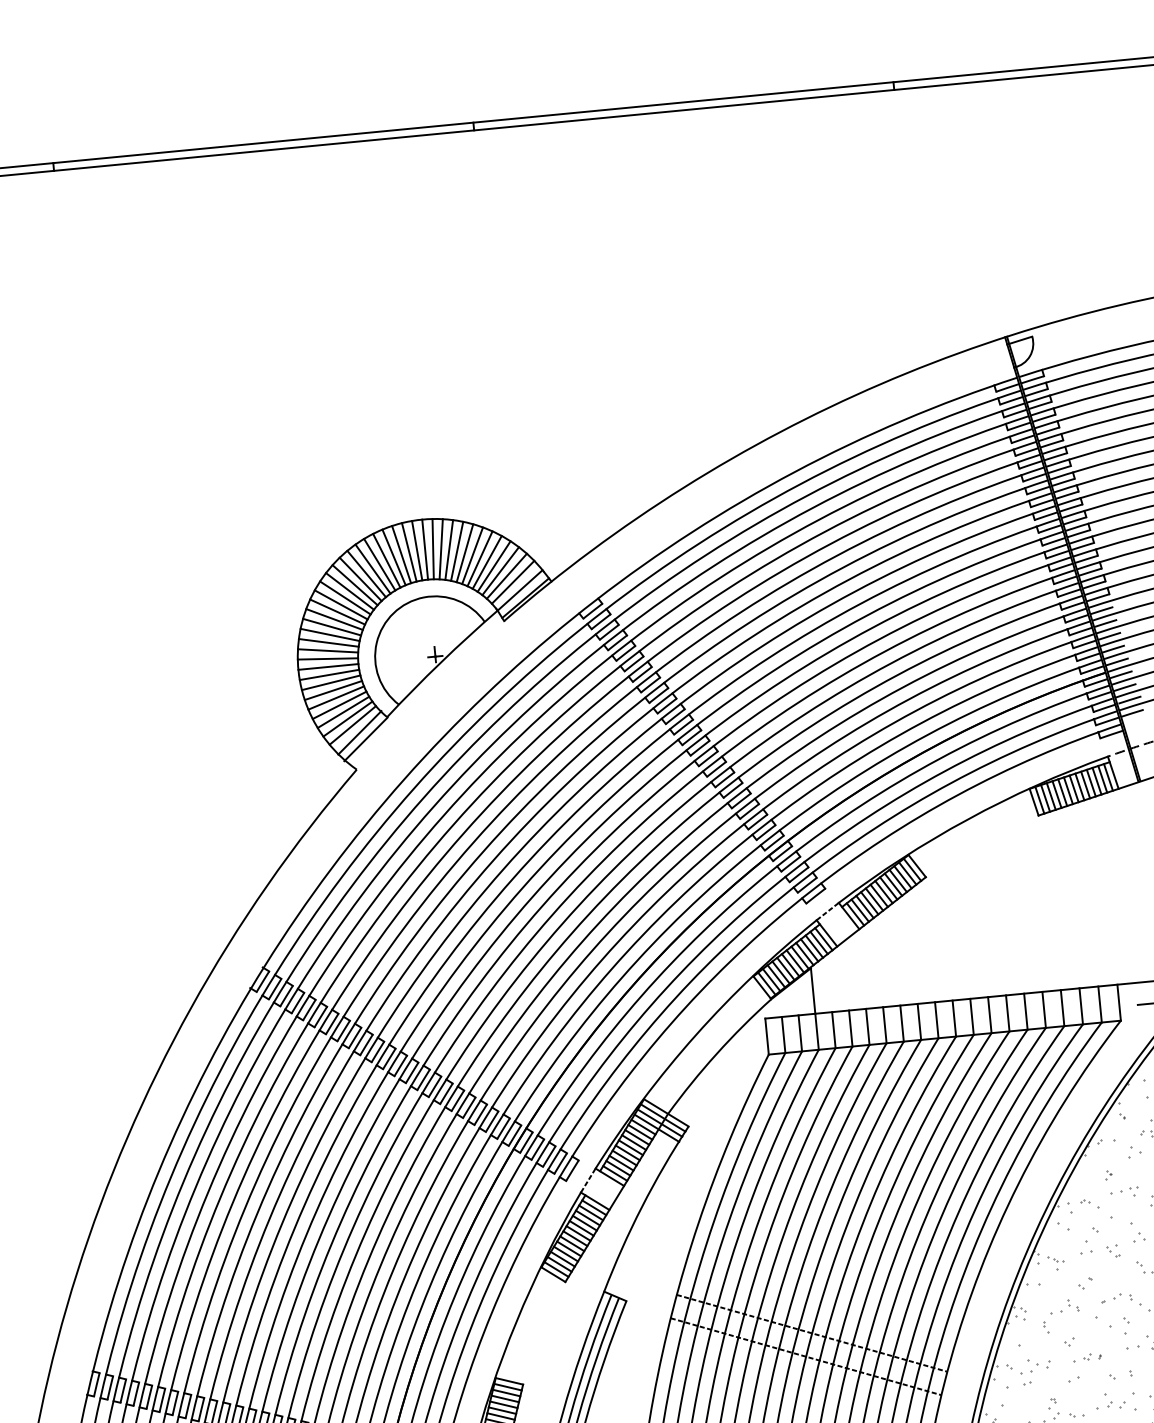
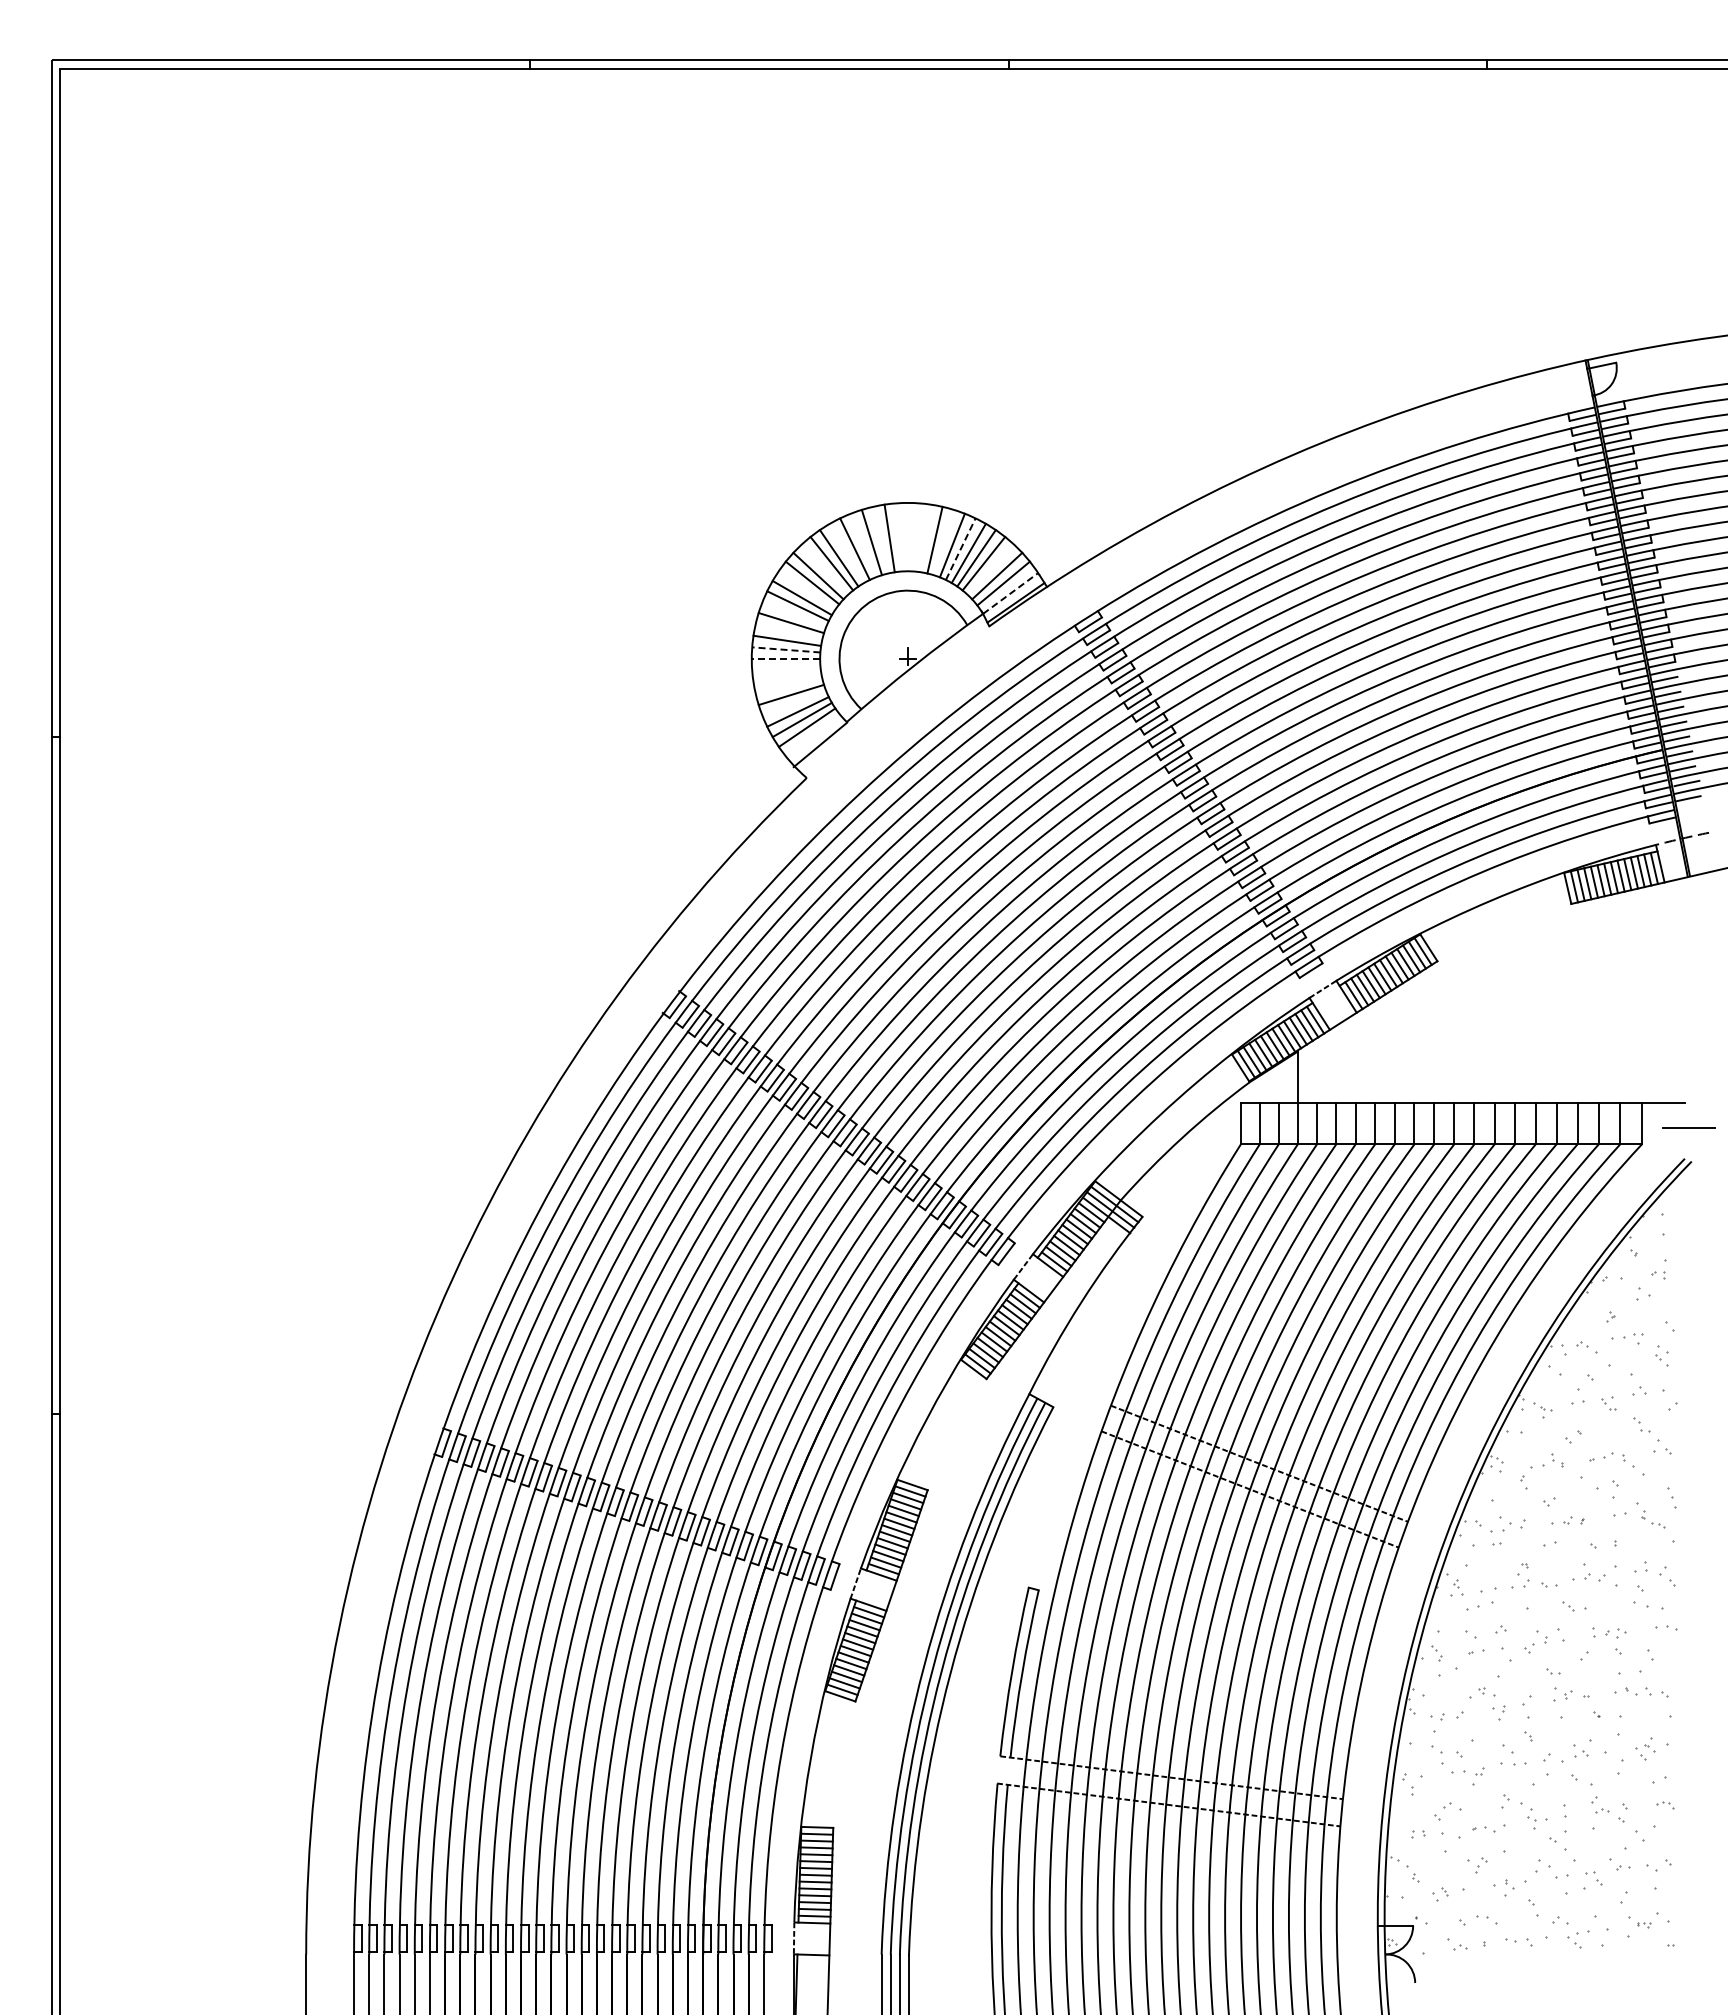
line: (424, 549) -> (907, 536), removed
line: (432, 549) -> (916, 537), removed
line: (440, 549) -> (925, 538), removed
line: (416, 550) -> (898, 537), removed
line: (456, 551) -> (943, 542), removed
line: (401, 554) -> (880, 539), removed
line: (472, 555) -> (960, 548), solid -> dashed
line: (386, 560) -> (862, 545), removed
line: (372, 569) -> (846, 553), removed
line: (500, 571) -> (990, 569), removed
line: (354, 585) -> (824, 569), removed
line: (520, 590) -> (1011, 593), solid -> dashed
line: (340, 605) -> (806, 590), removed
line: (332, 627) -> (794, 614), removed
line: (328, 642) -> (788, 631), removed
line: (327, 658) -> (785, 649), solid -> dashed
line: (328, 667) -> (785, 659), solid -> dashed
line: (329, 674) -> (786, 667), removed
line: (331, 683) -> (787, 677), removed
line: (332, 689) -> (788, 685), removed
line: (339, 705) -> (794, 703), removed
line: (359, 732) -> (813, 736), removed

